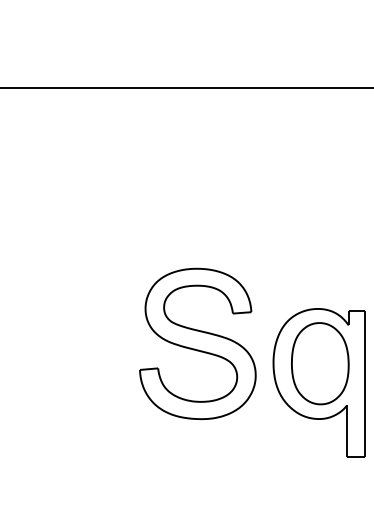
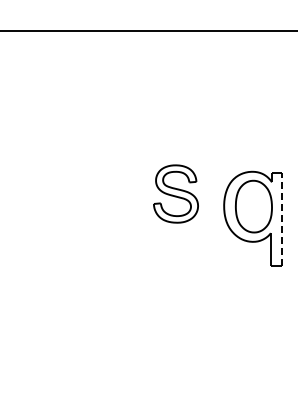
part: (197, 343) -> (175, 193), size x0.6
line: (365, 383) -> (282, 219), solid -> dashed

